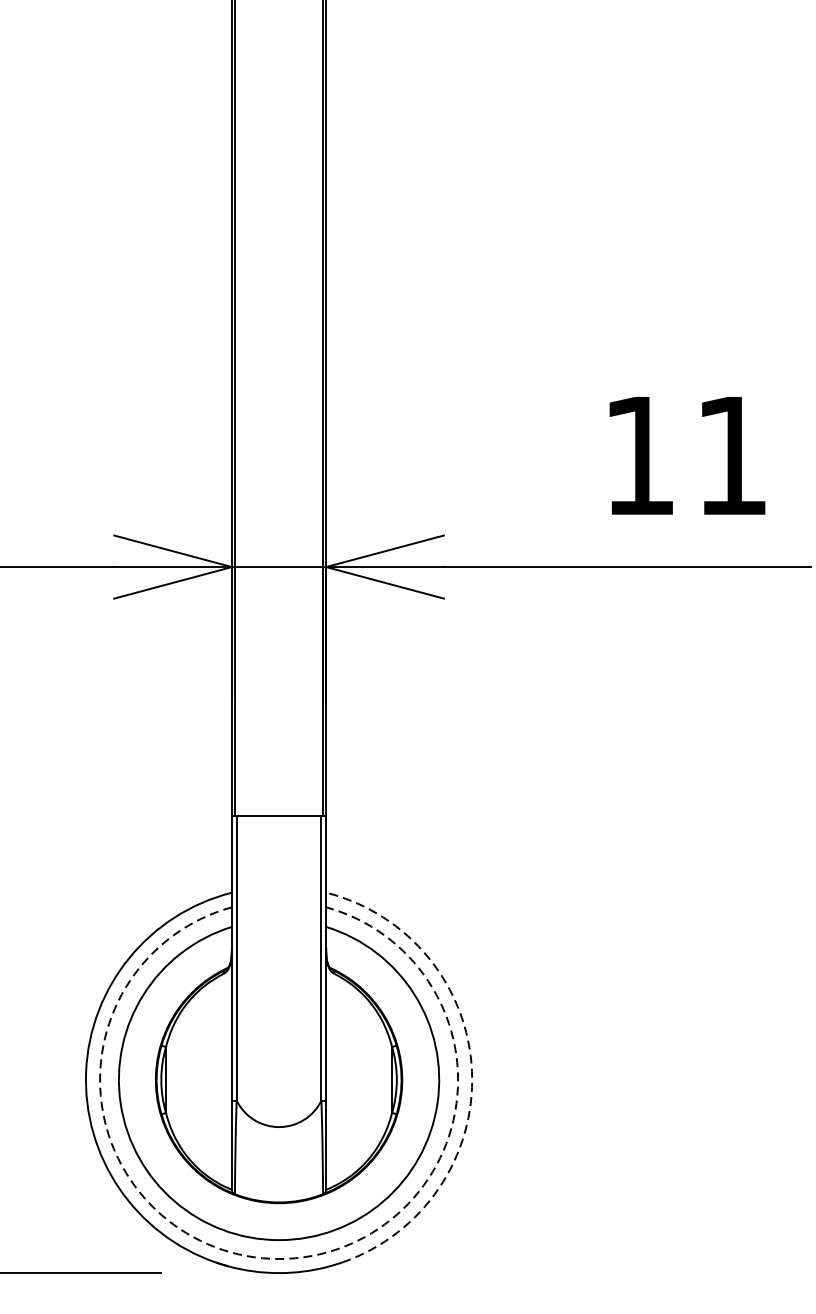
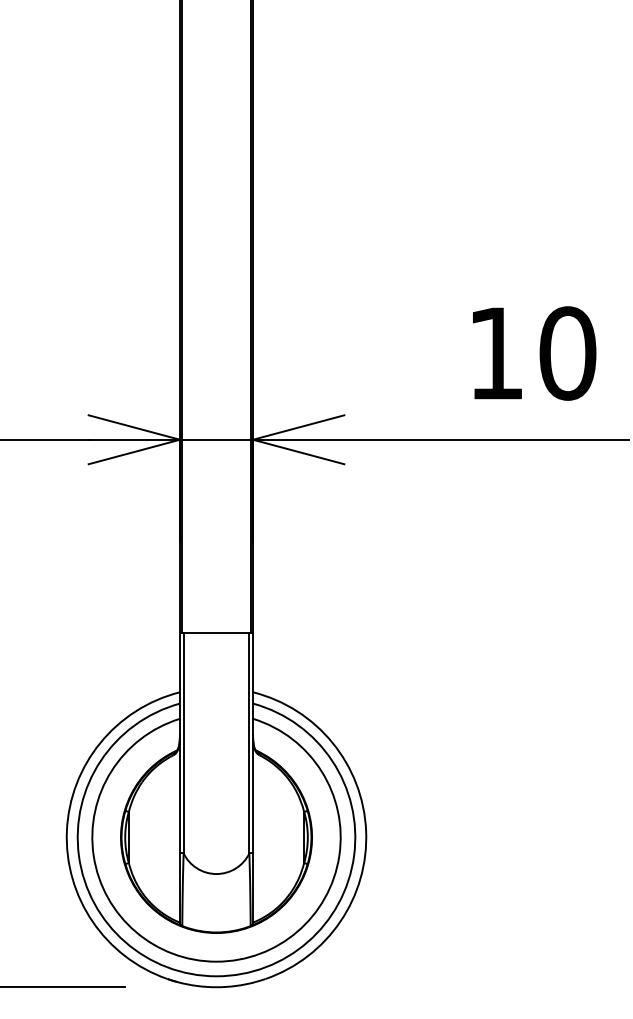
text: (731, 455) -> (567, 353), 11 -> 10
arc: (472, 1070) -> (366, 830), dashed -> solid
arc: (279, 1259) -> (216, 976), dashed -> solid

